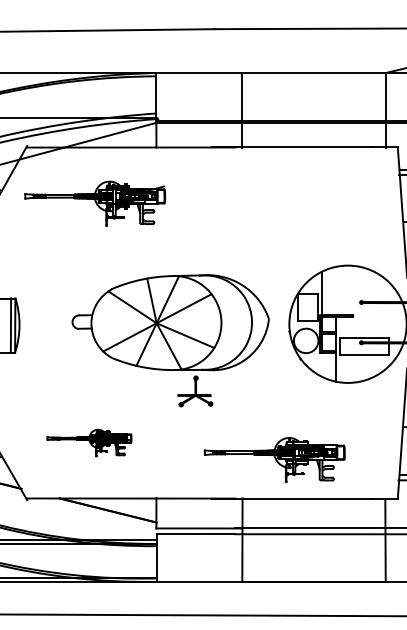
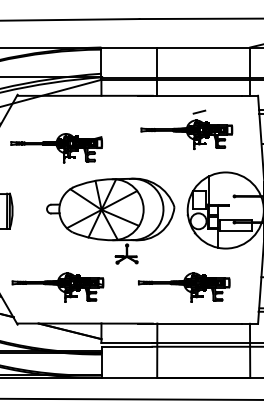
part: (287, 199) -> (186, 129), added
part: (94, 204) -> (56, 148), moved
part: (88, 442) -> (57, 287), size x1.67
part: (273, 459) -> (183, 287), moved

